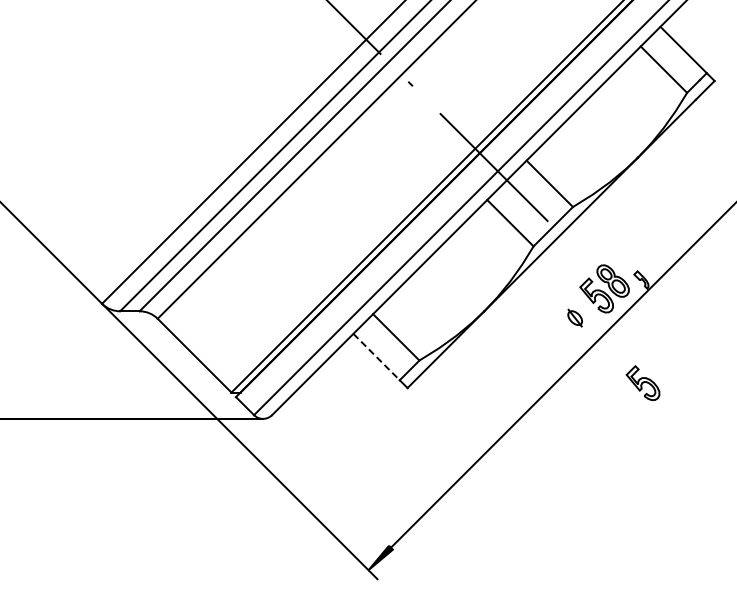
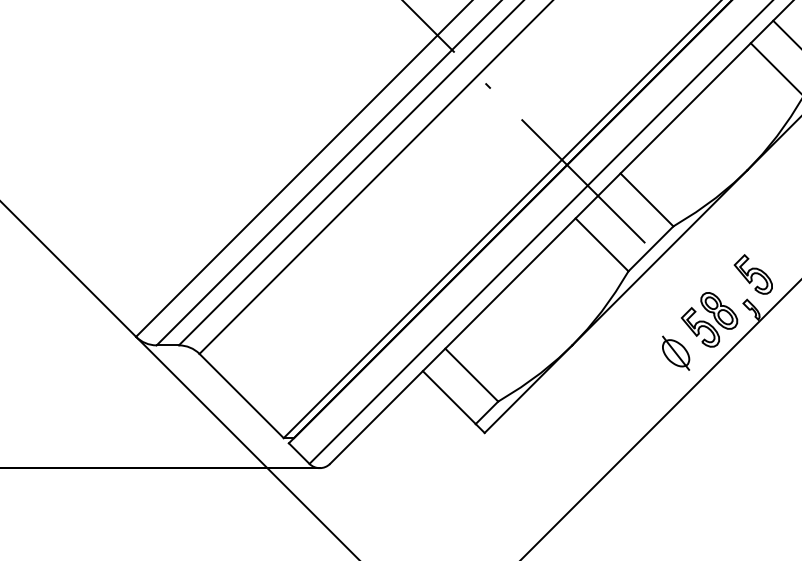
part: (574, 317) -> (675, 352), size x1.67
line: (376, 357) -> (449, 398), dashed -> solid
part: (642, 382) -> (752, 273), moved

